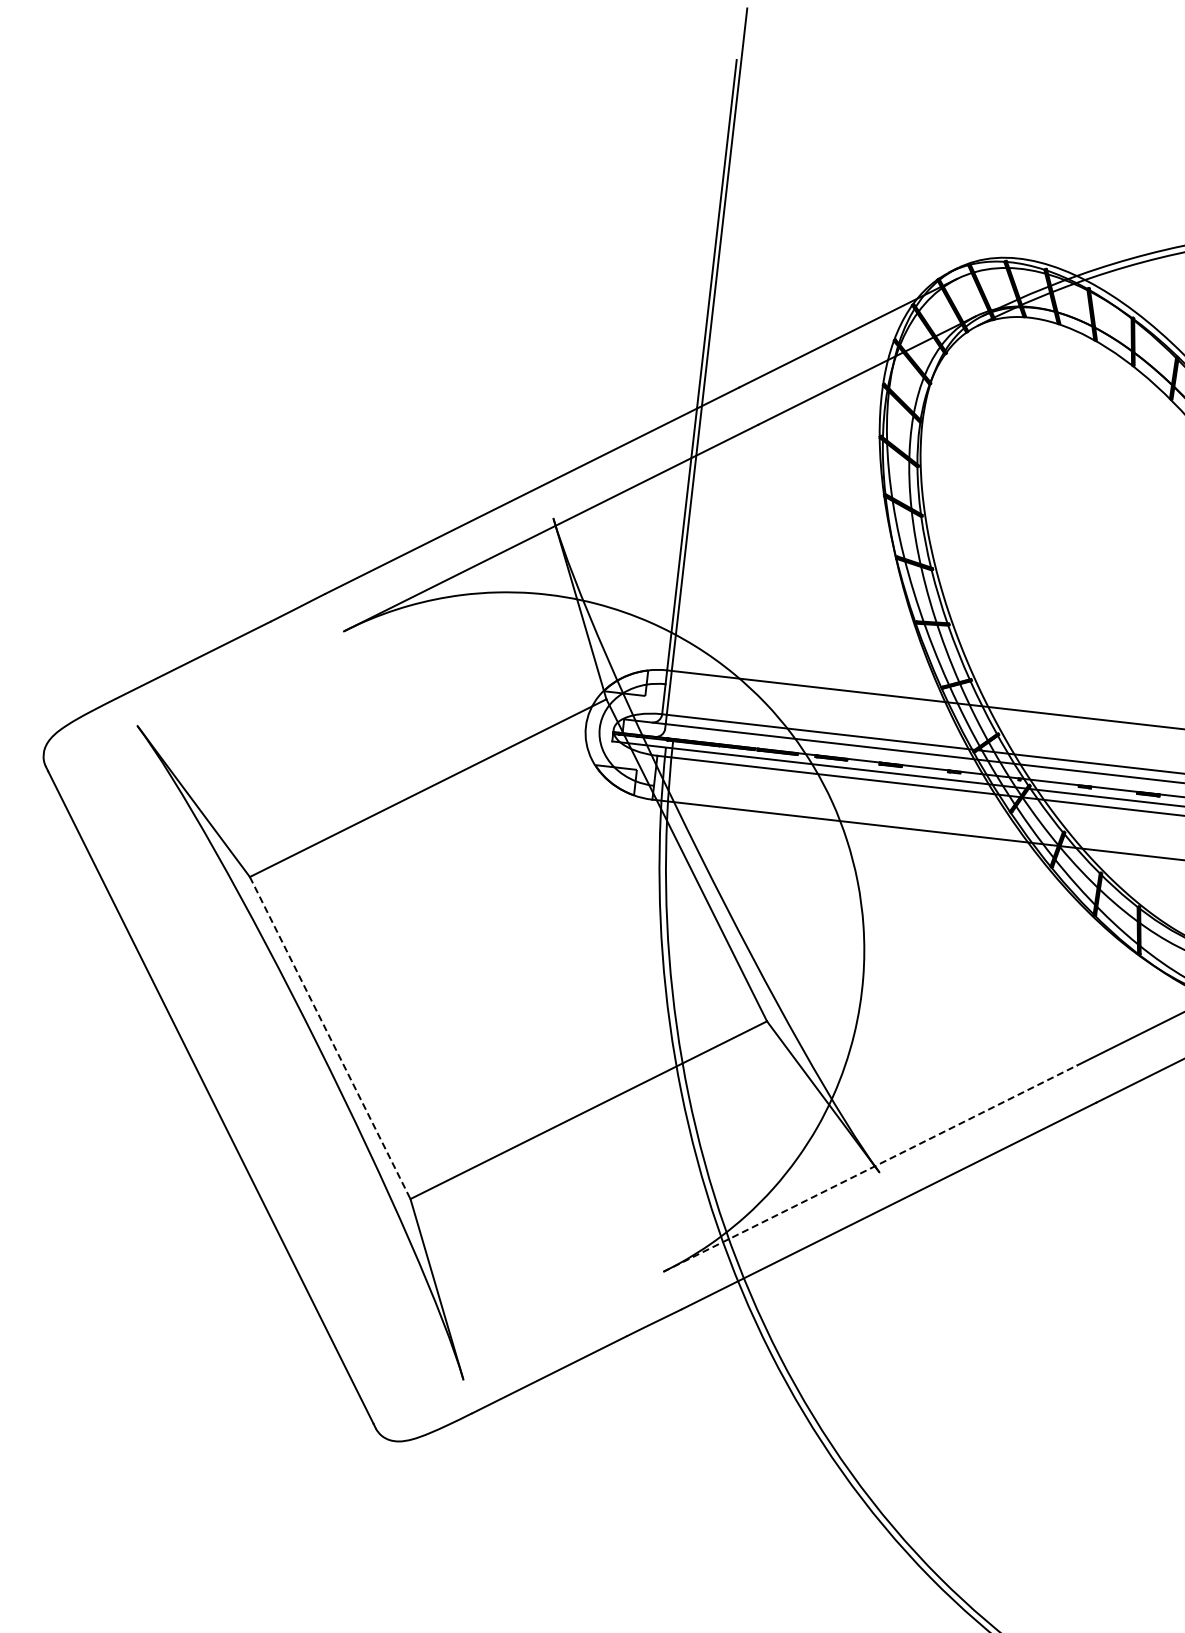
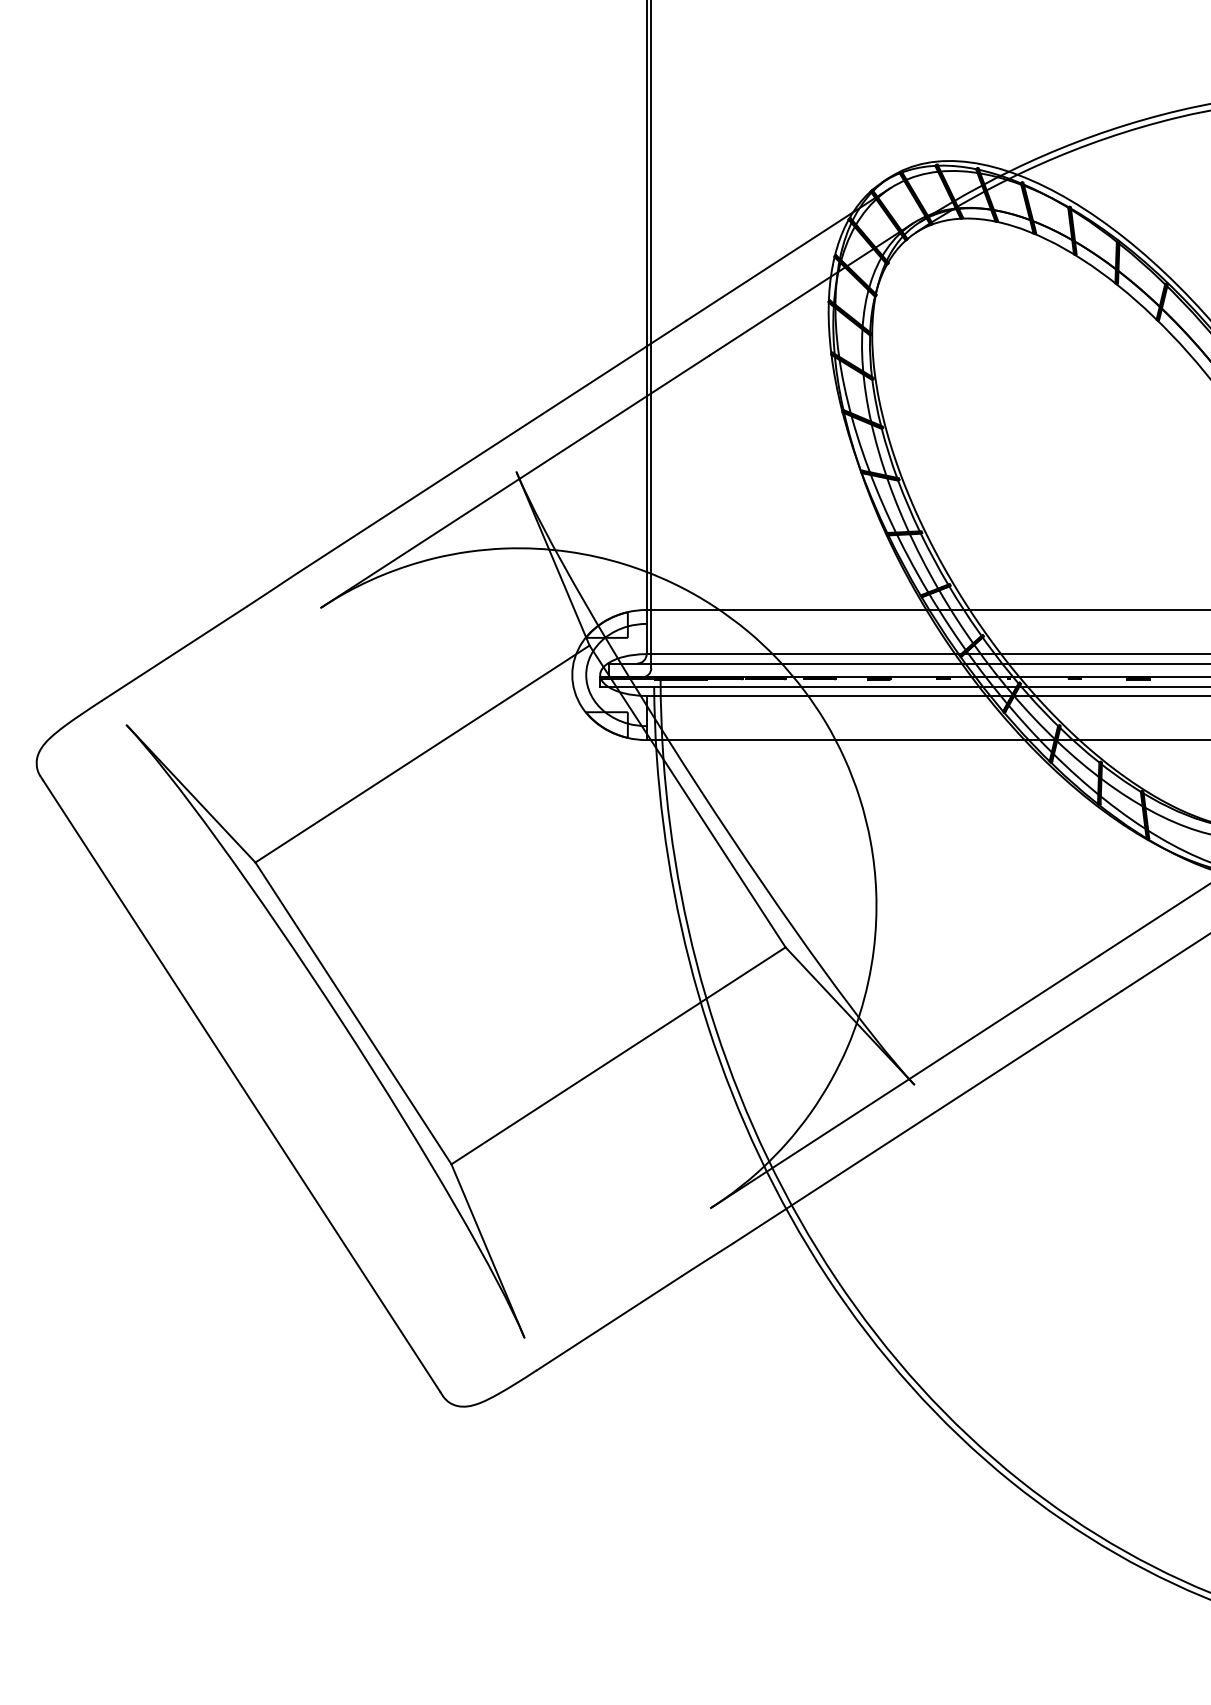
line: (330, 1038) -> (353, 1013), dashed -> solid
line: (870, 1168) -> (905, 1081), dashed -> solid

